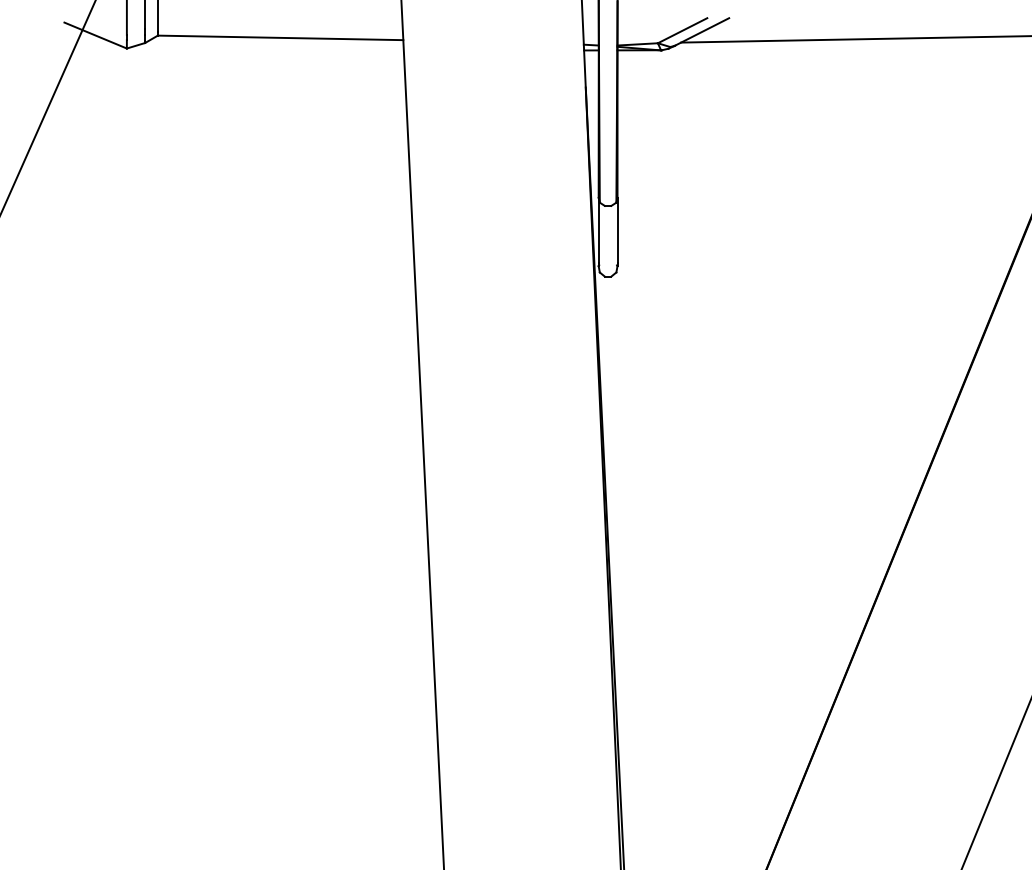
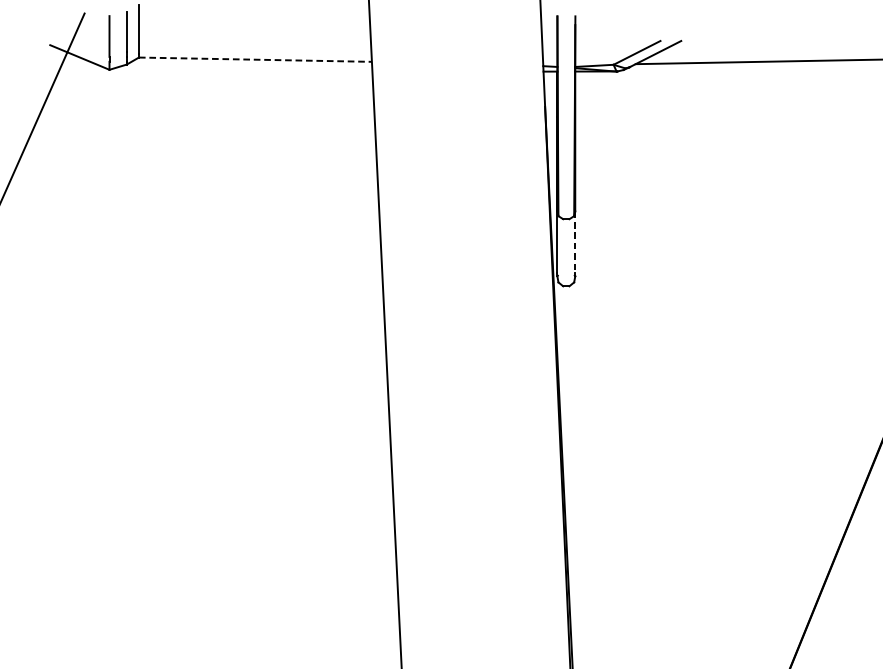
line: (280, 37) -> (255, 59), solid -> dashed
line: (617, 230) -> (575, 242), solid -> dashed

